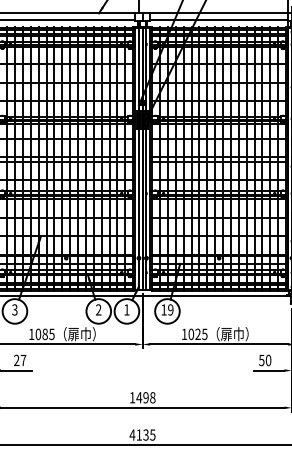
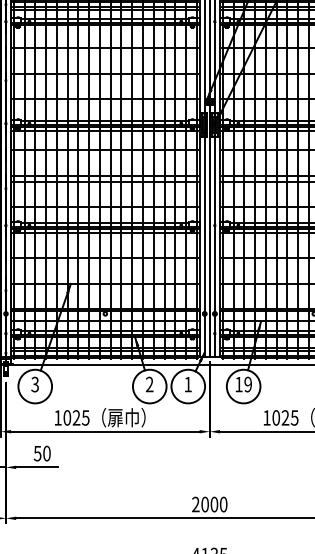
text: (44, 334) -> (75, 418), 1085 -> 1025
text: (20, 360) -> (42, 453), 27 -> 50
text: (142, 397) -> (209, 504), 1498 -> 2000

